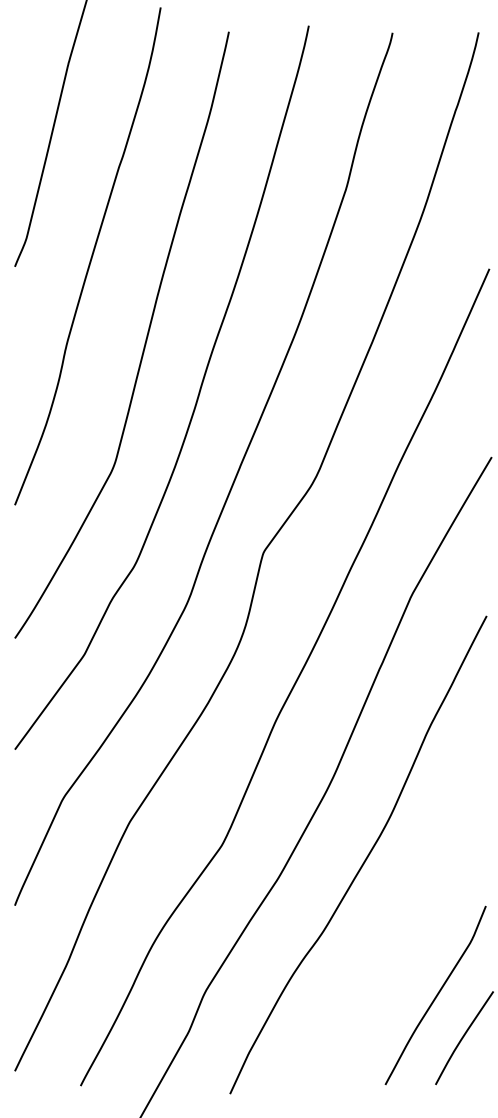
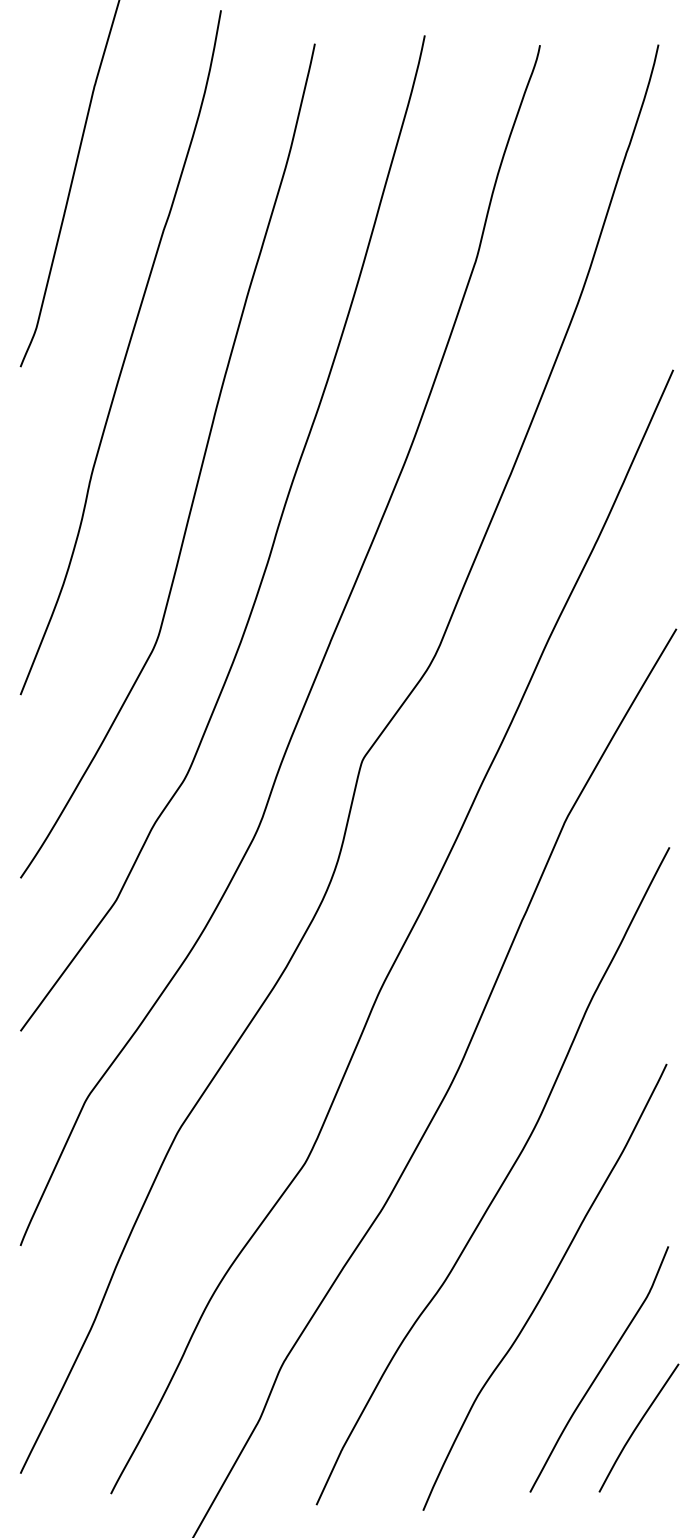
curve: (396, 935) -> (545, 1286), added

